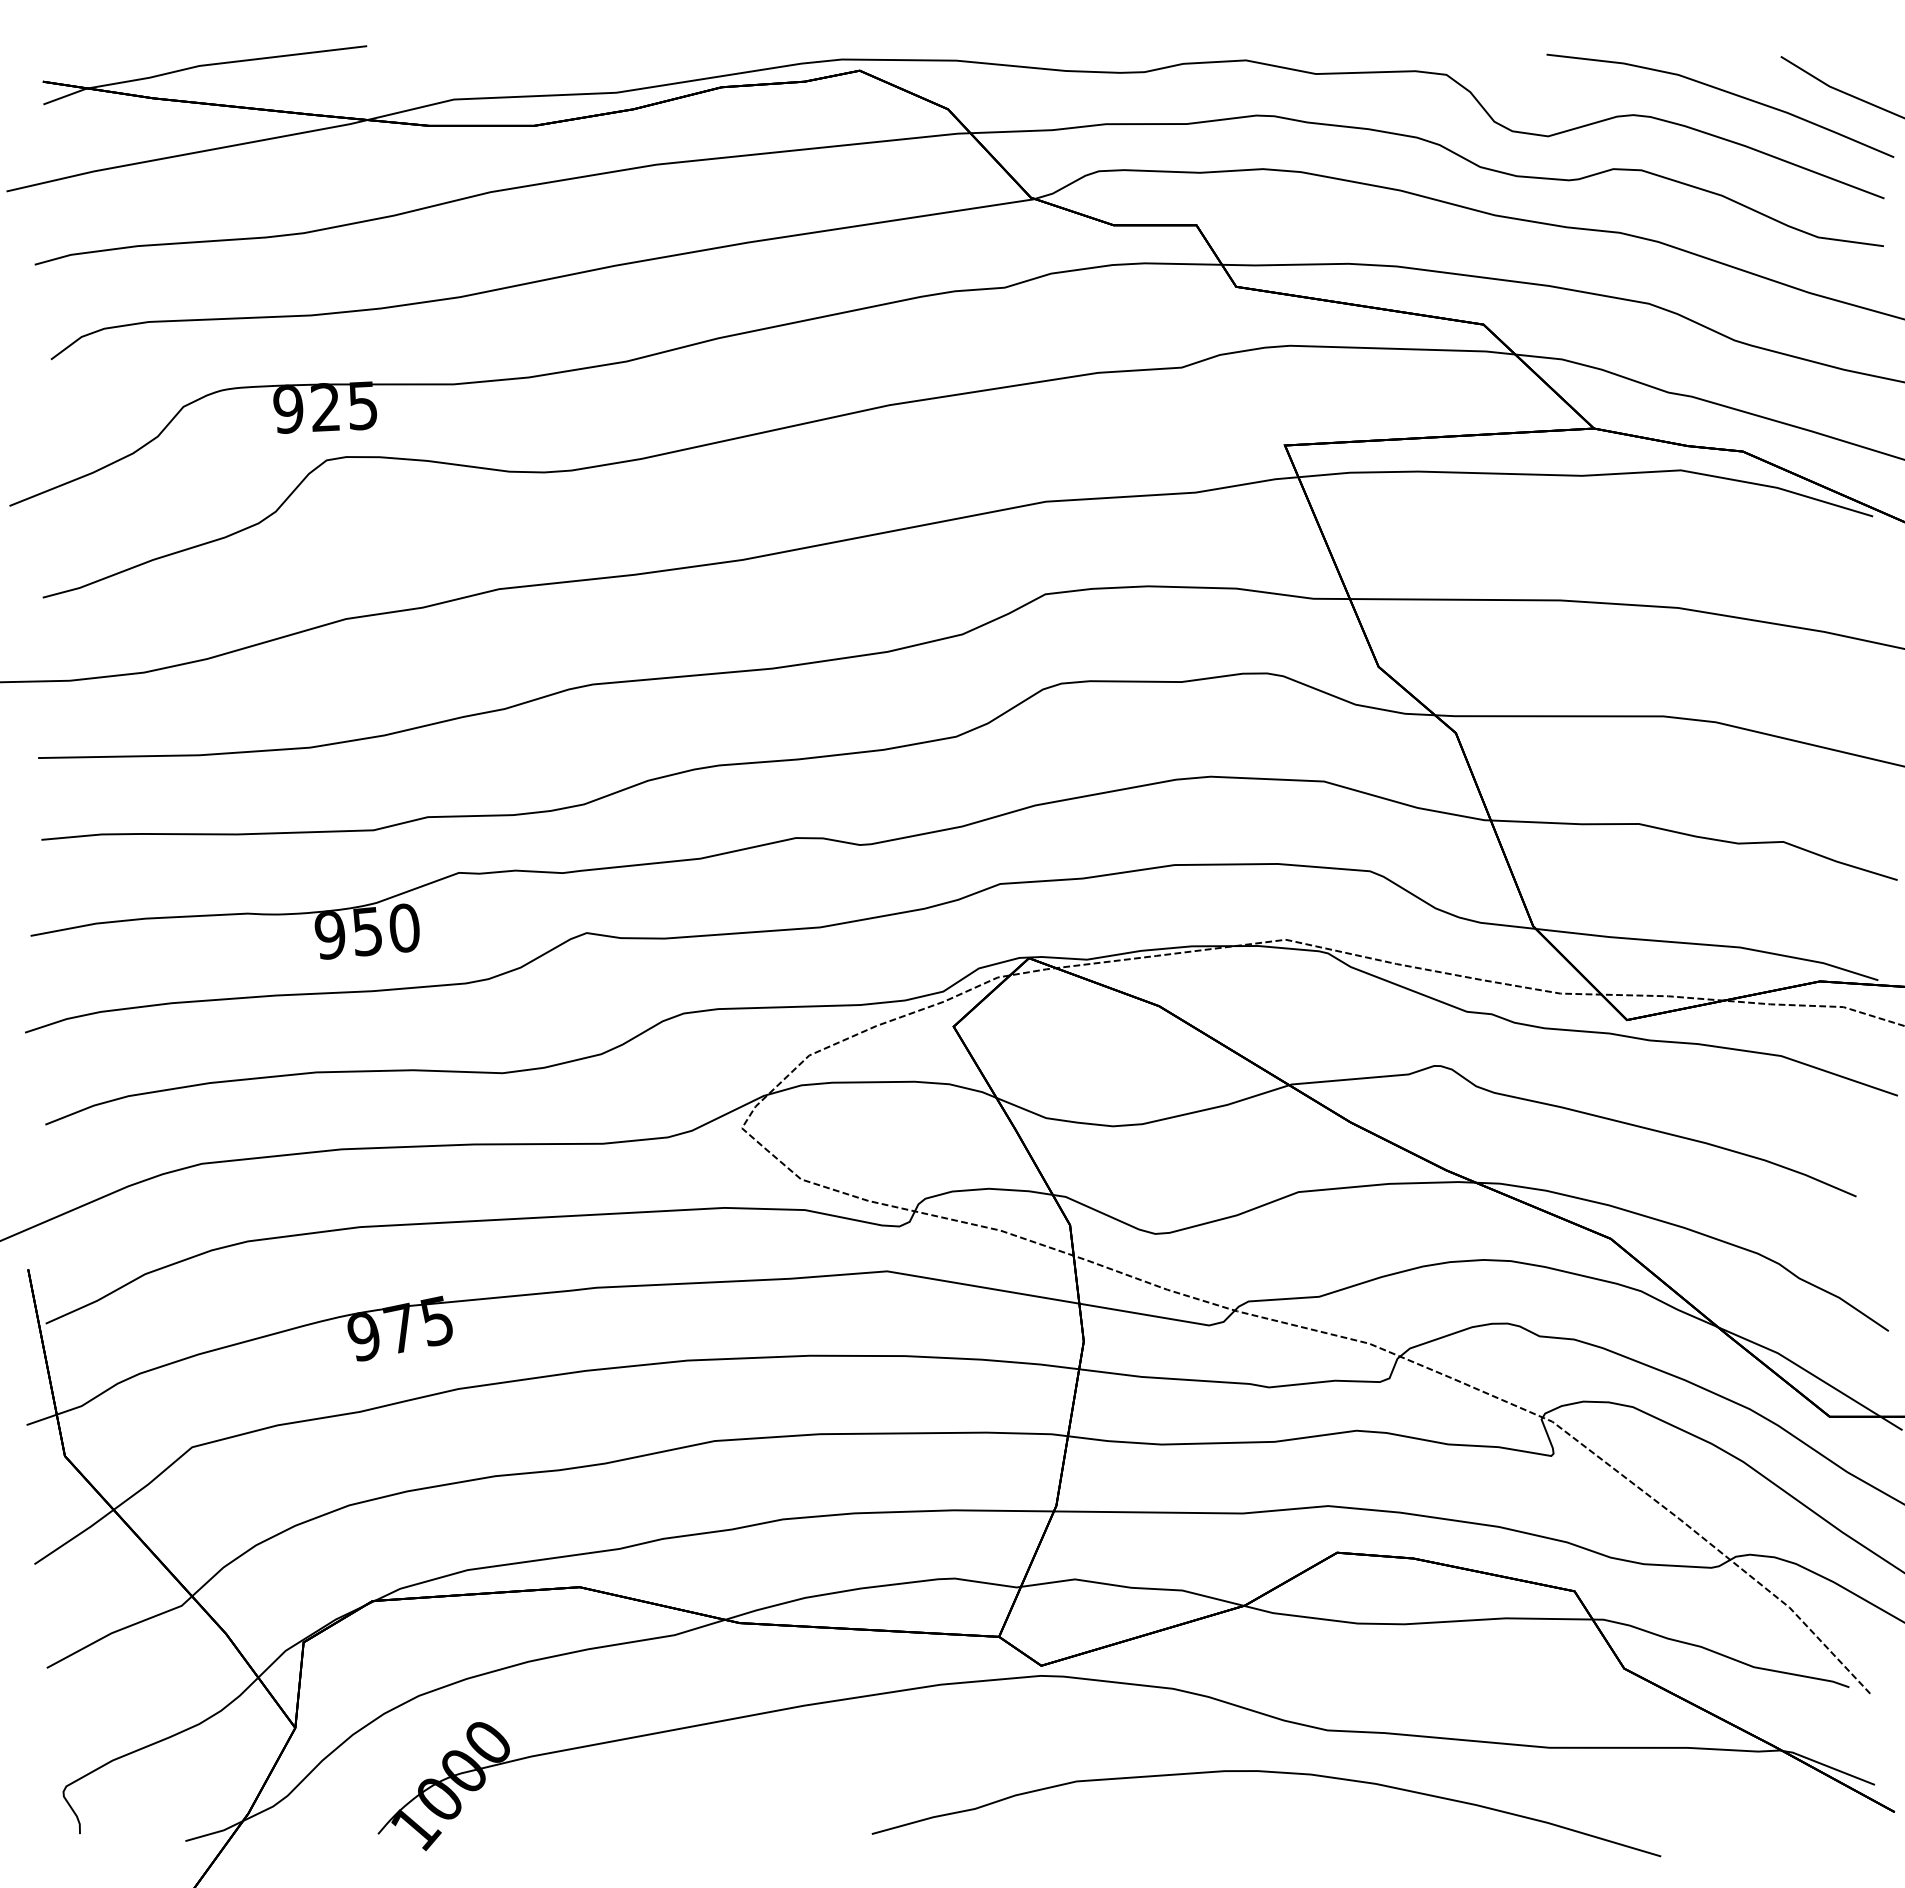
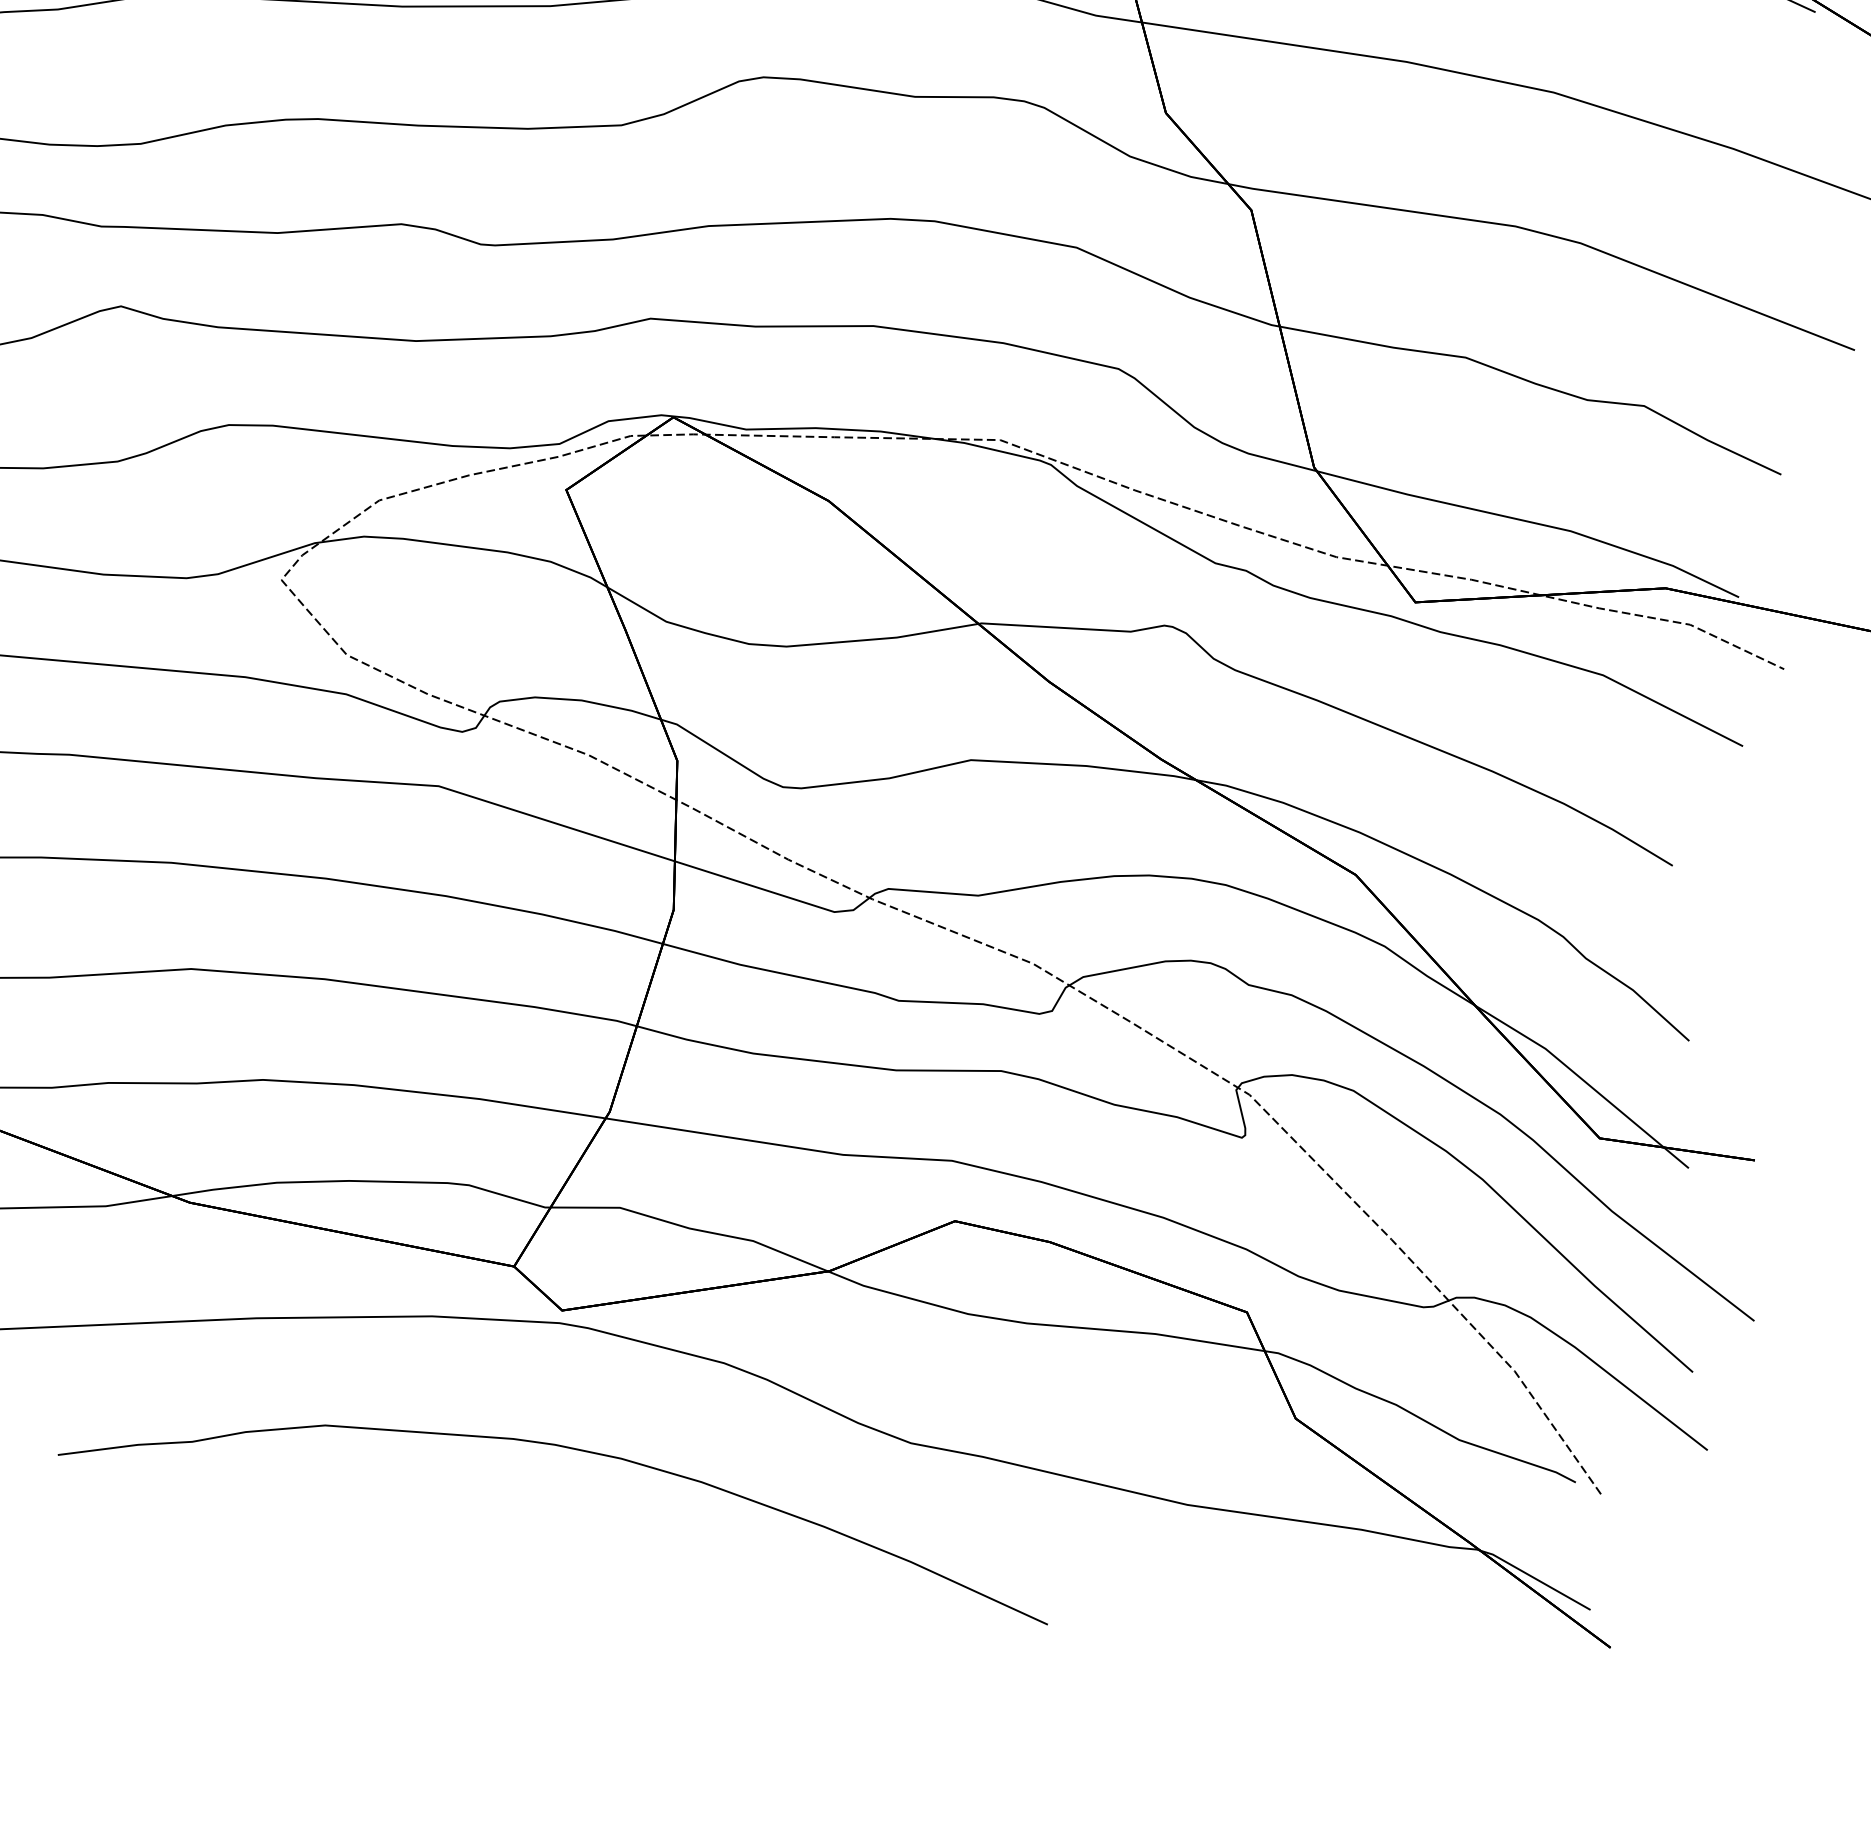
part: (1274, 1773) -> (575, 1450), moved

